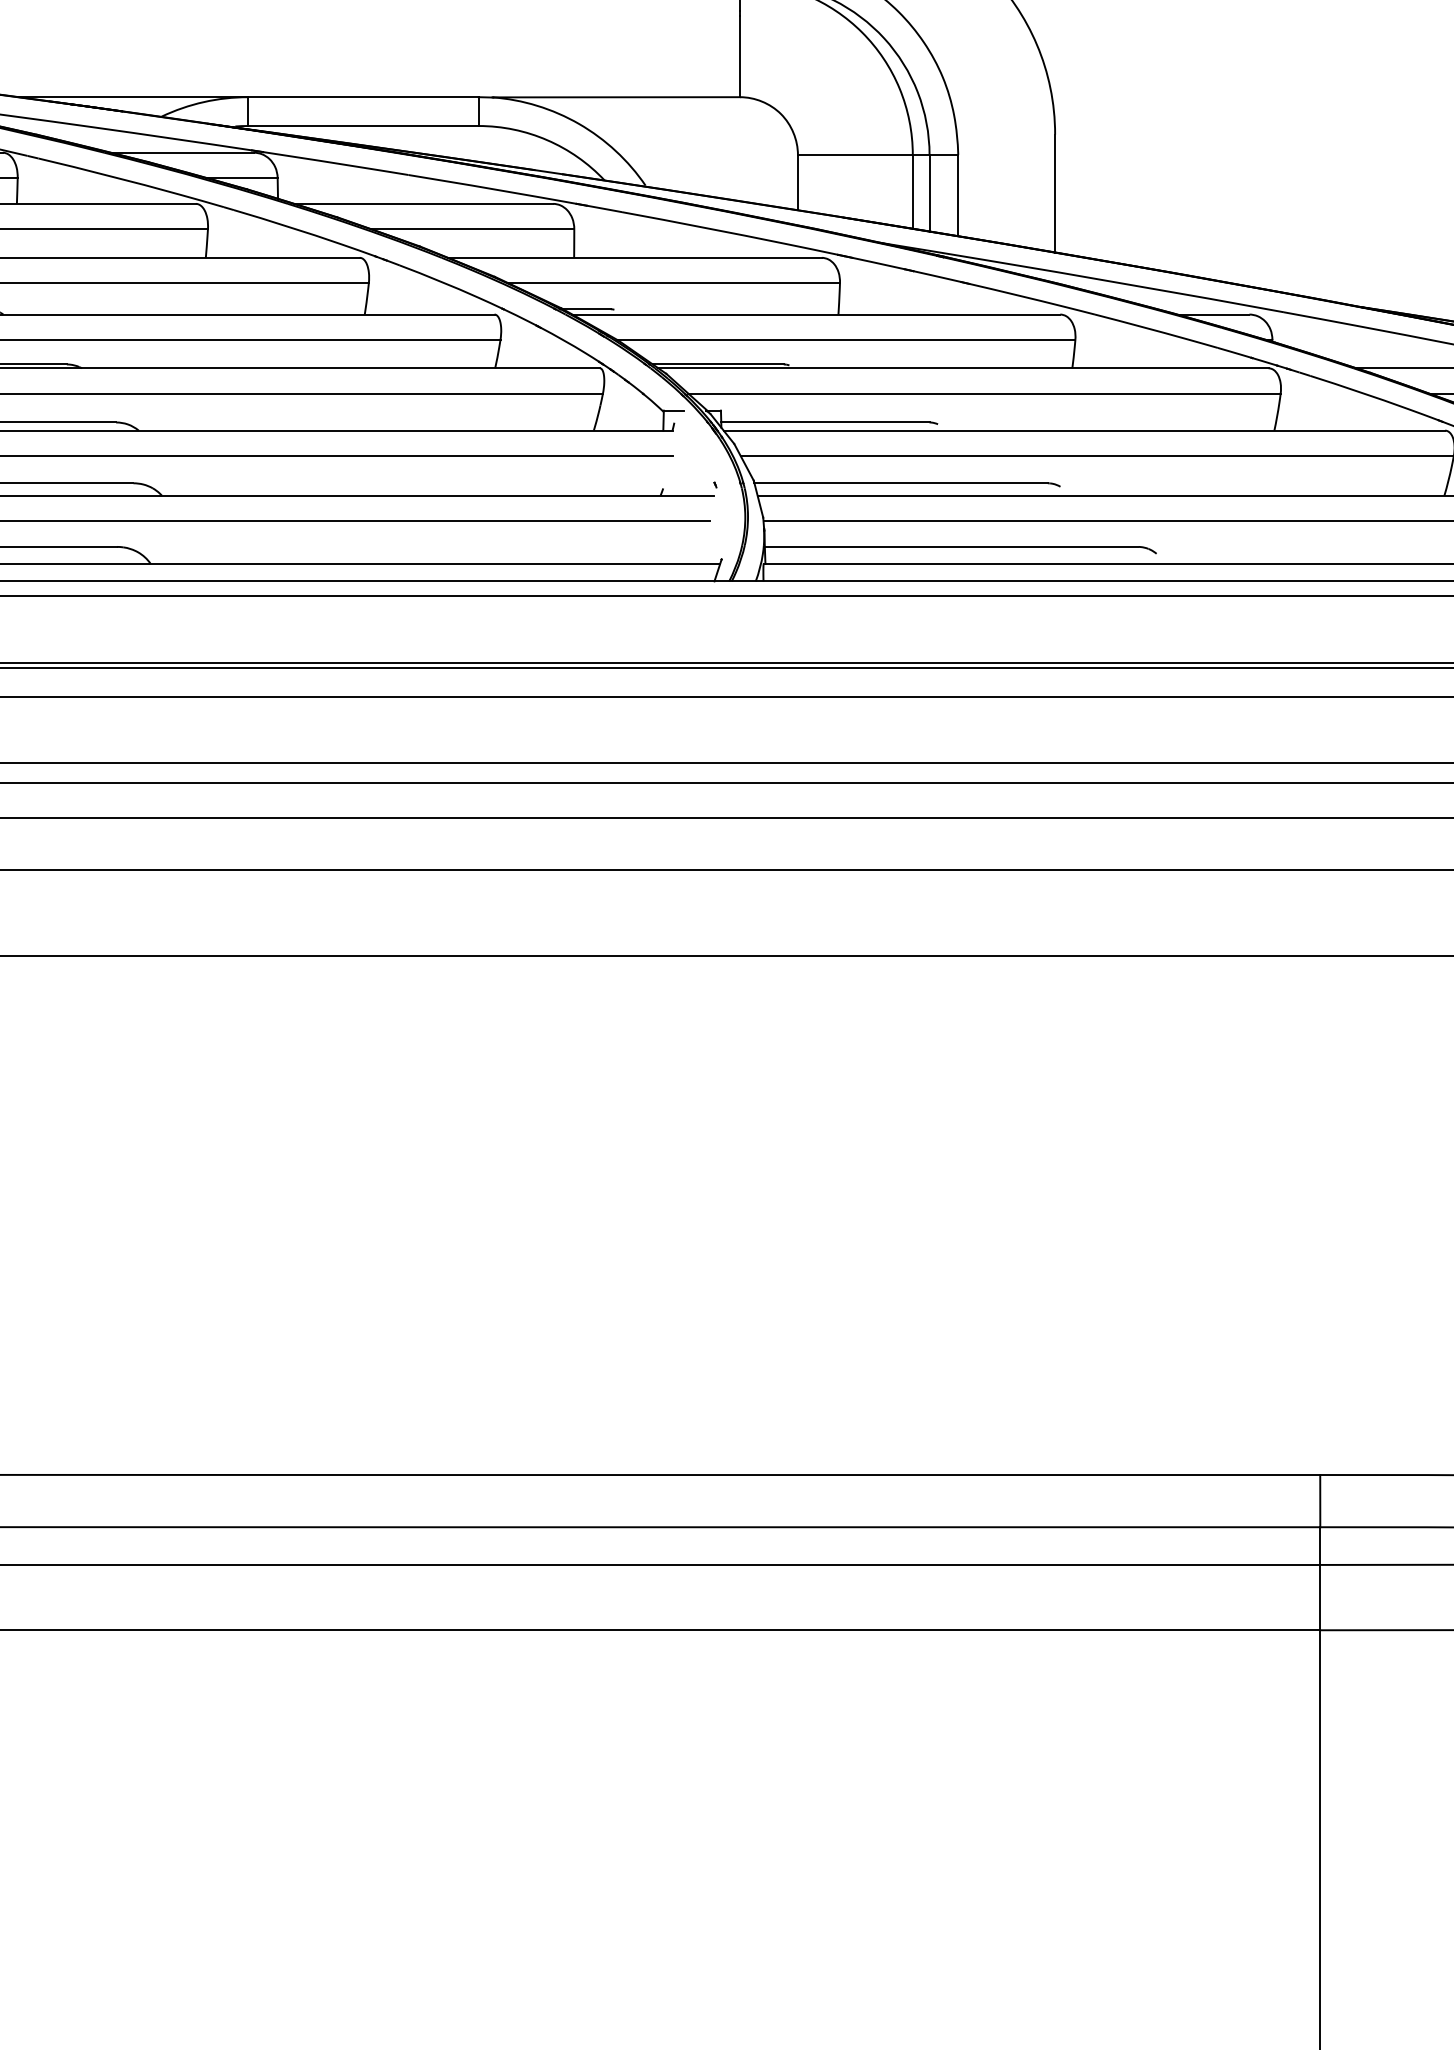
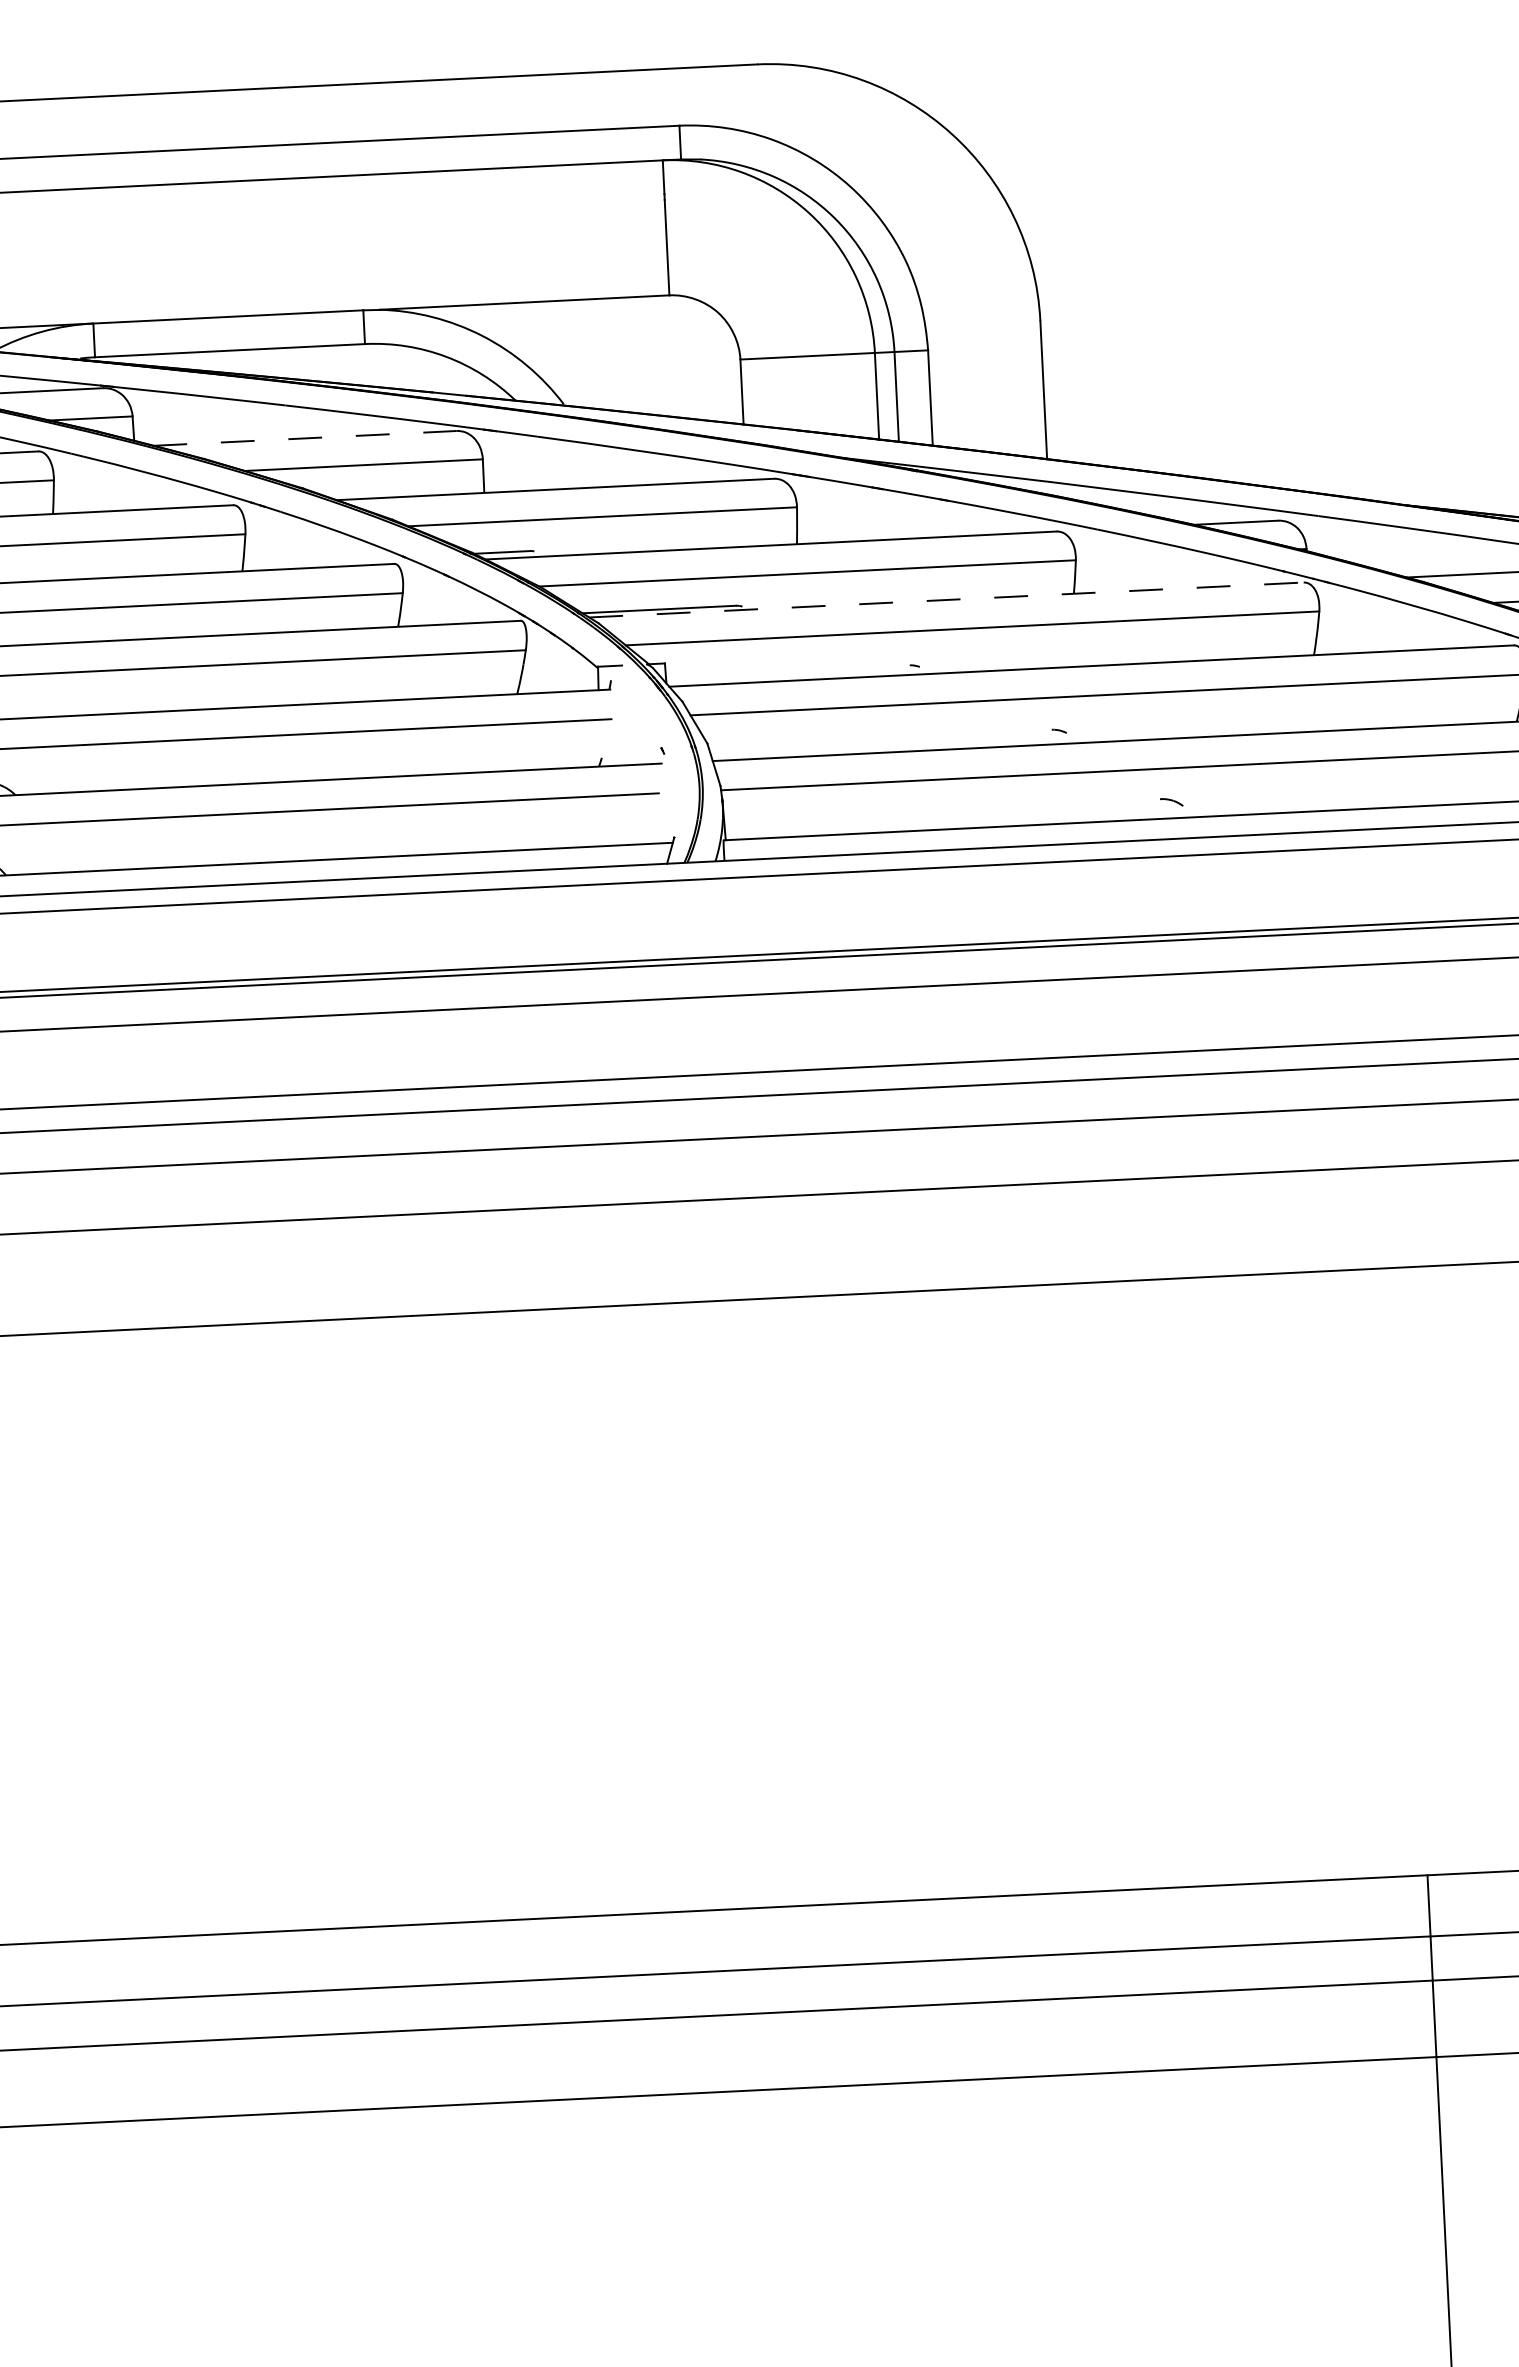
line: (423, 203) -> (304, 437), solid -> dashed
line: (964, 368) -> (947, 600), solid -> dashed
line: (825, 422) -> (788, 671), removed
line: (900, 483) -> (879, 738), removed
line: (950, 546) -> (941, 809), removed

